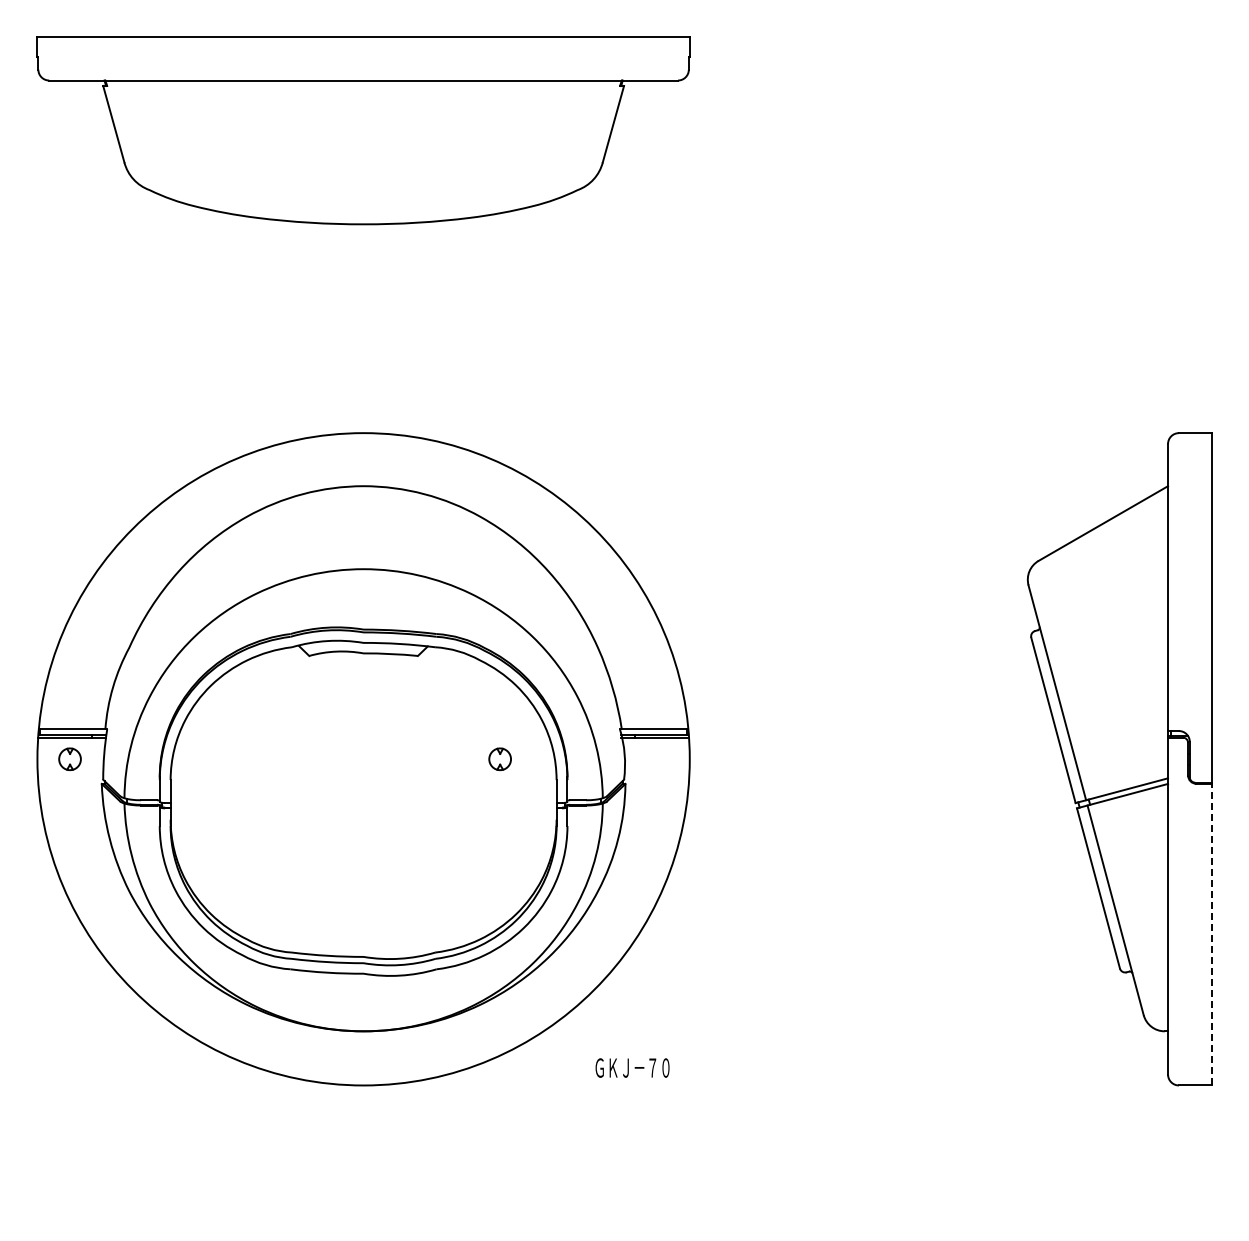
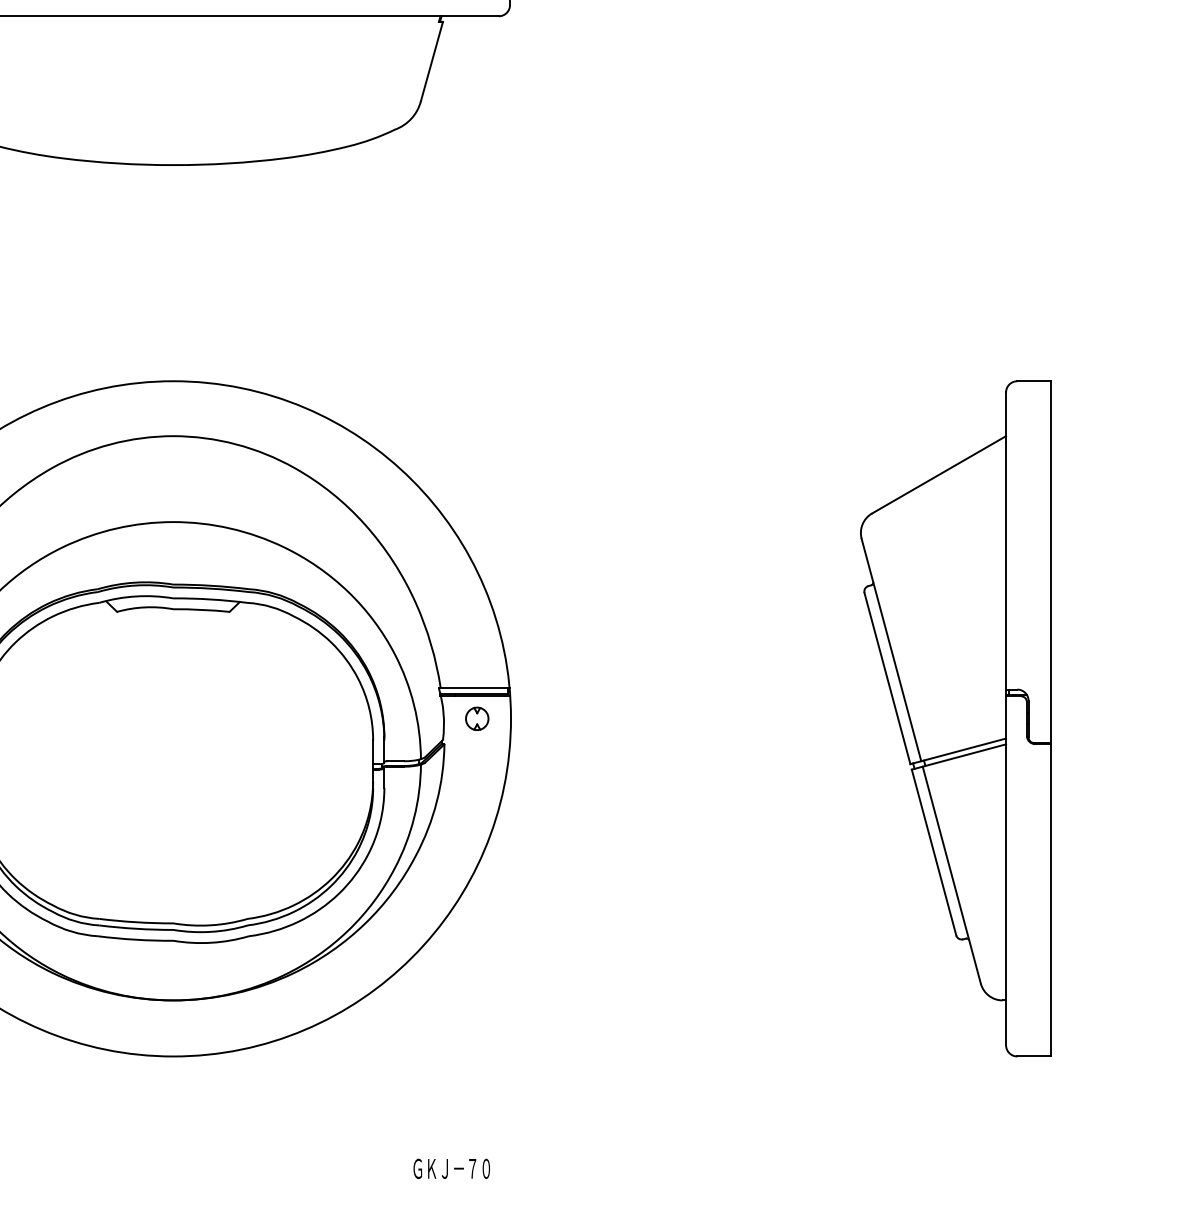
part: (499, 759) -> (476, 719), moved
line: (1211, 934) -> (1051, 900), dashed -> solid
text: (632, 1067) -> (451, 1168), moved

